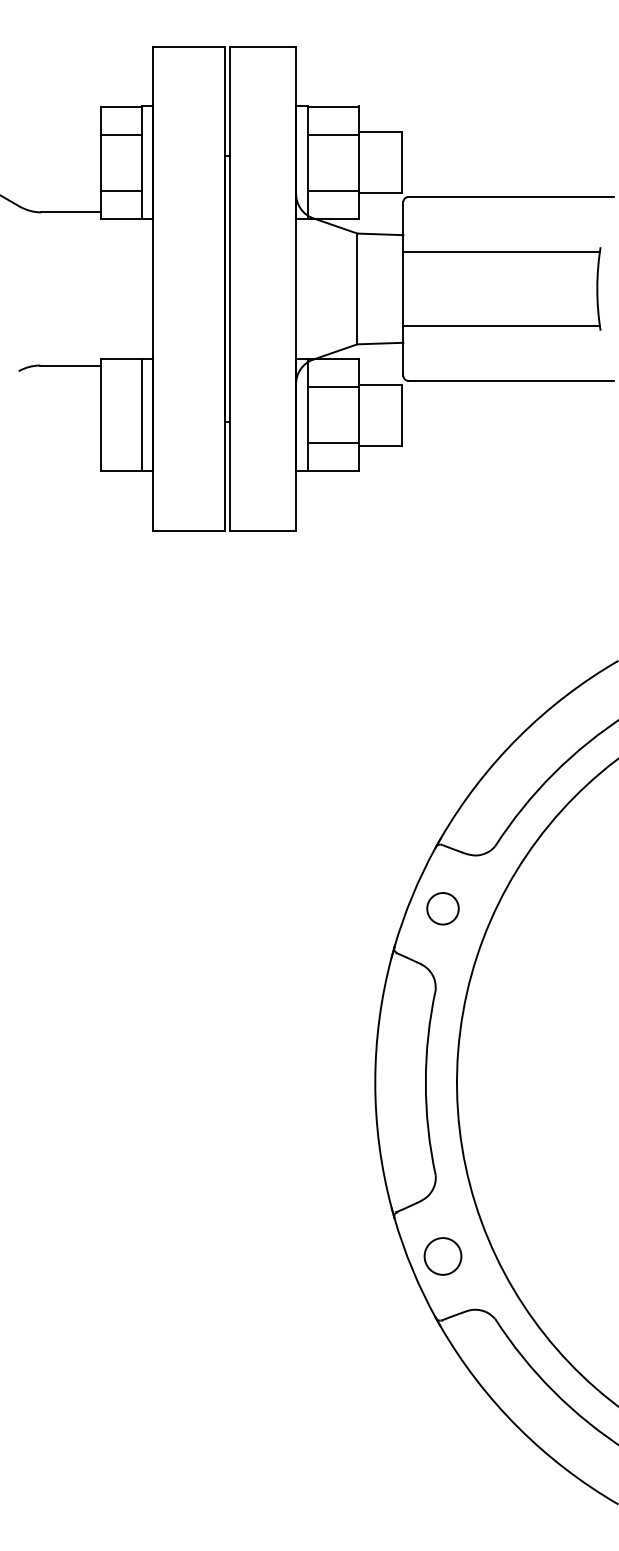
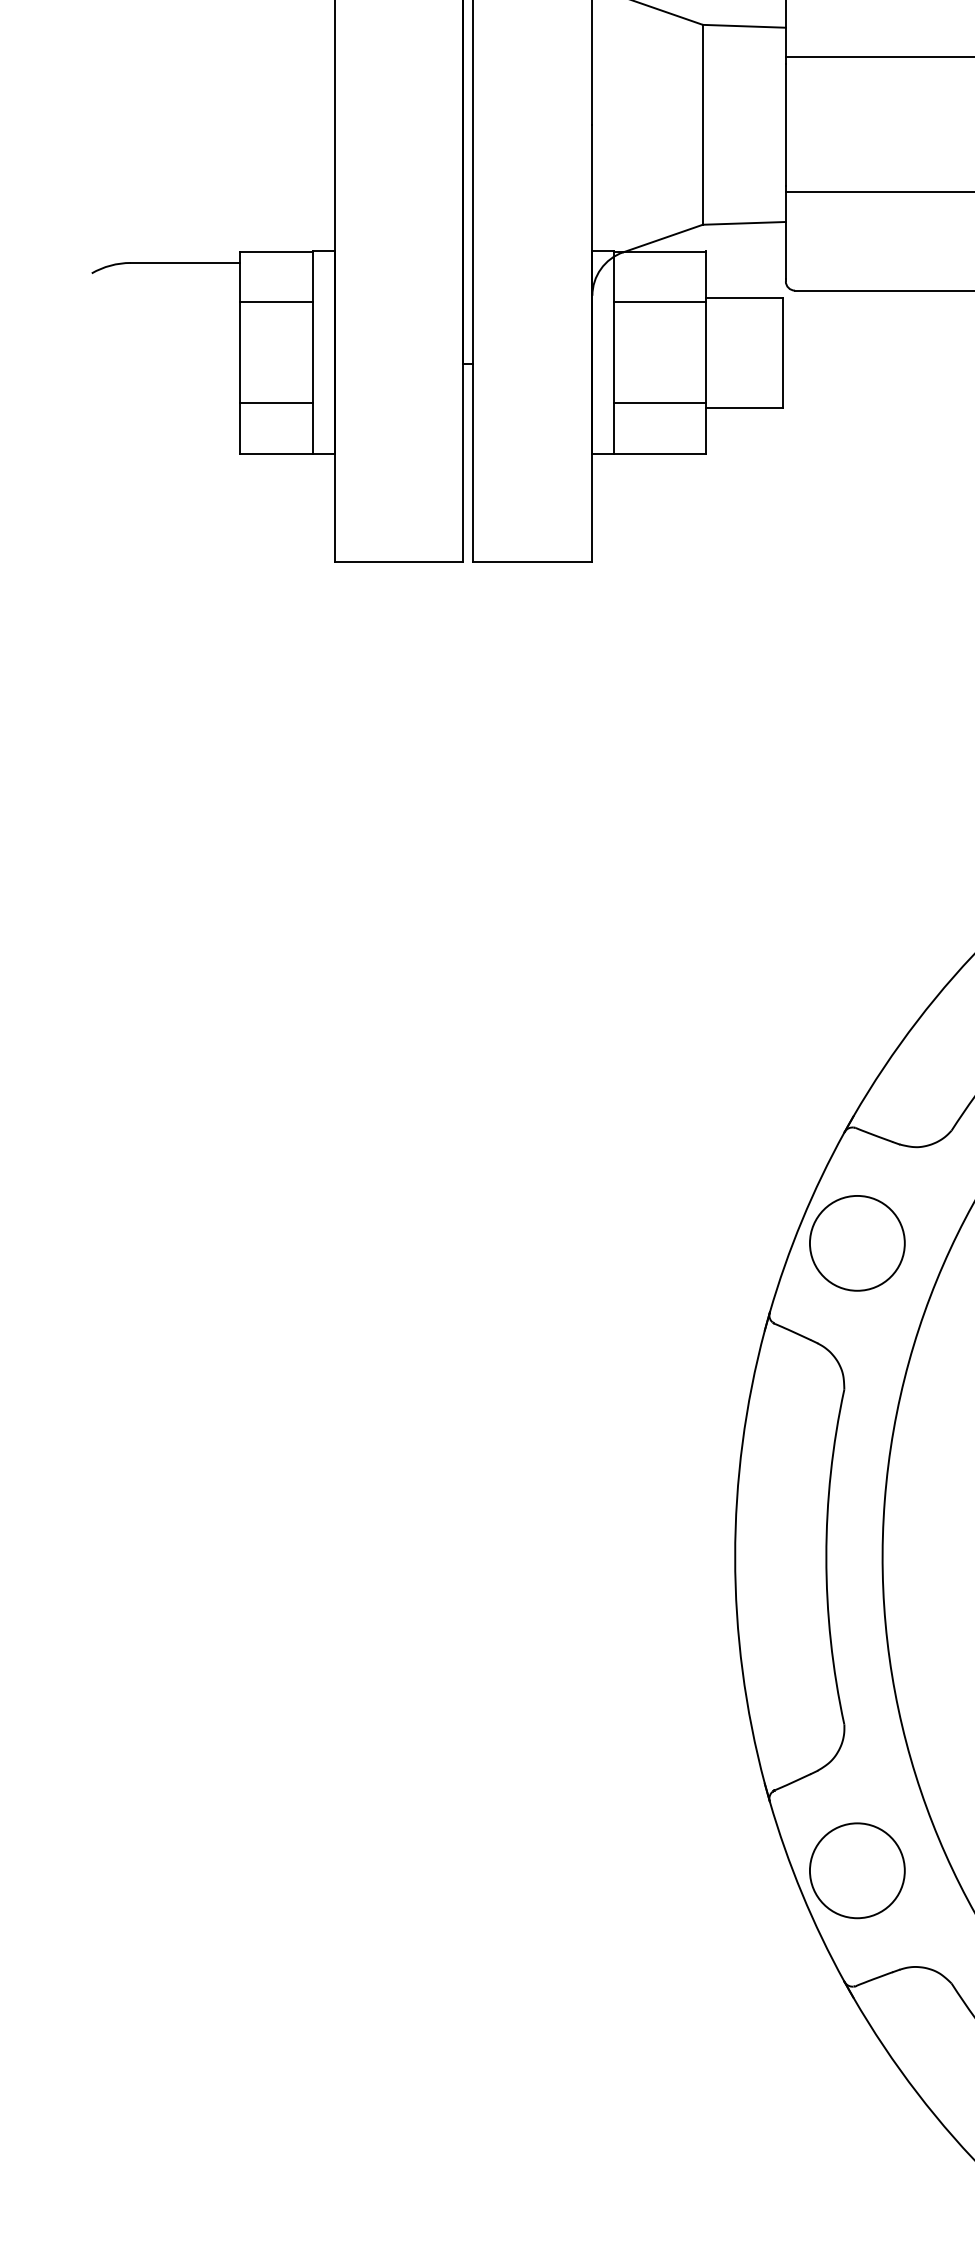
line: (120, 387) -> (275, 302), added
line: (120, 443) -> (275, 403), added
circle: (442, 908) -> (856, 1242), size x1.67
circle: (442, 1256) -> (856, 1870), size x1.43

